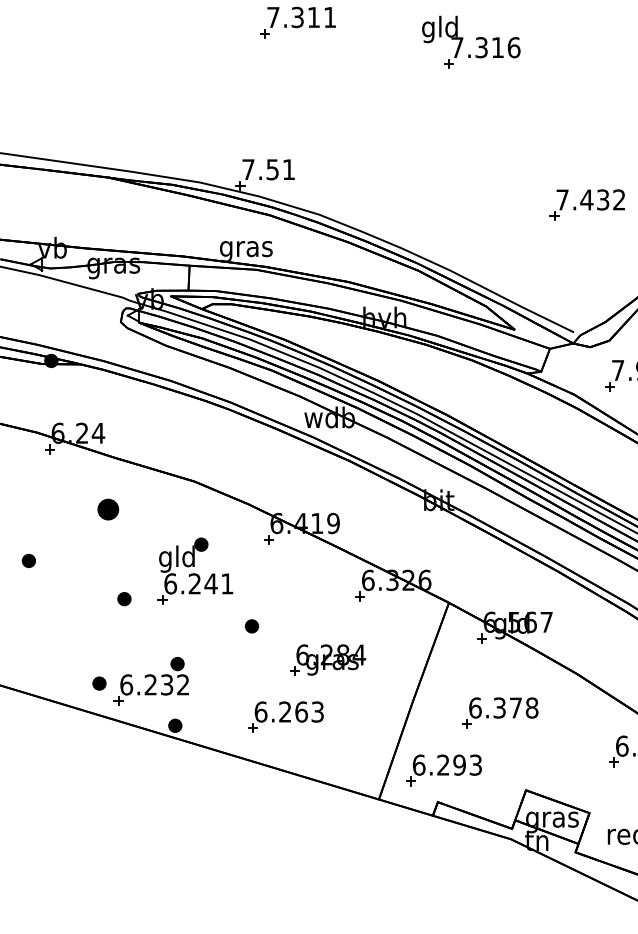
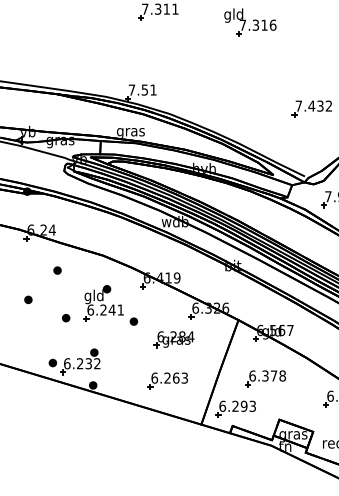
part: (108, 509) -> (57, 270), size x0.62
part: (29, 560) -> (28, 299), moved
part: (251, 626) -> (133, 321), moved
part: (326, 659) -> (173, 339), moved
part: (285, 716) -> (167, 380), moved

